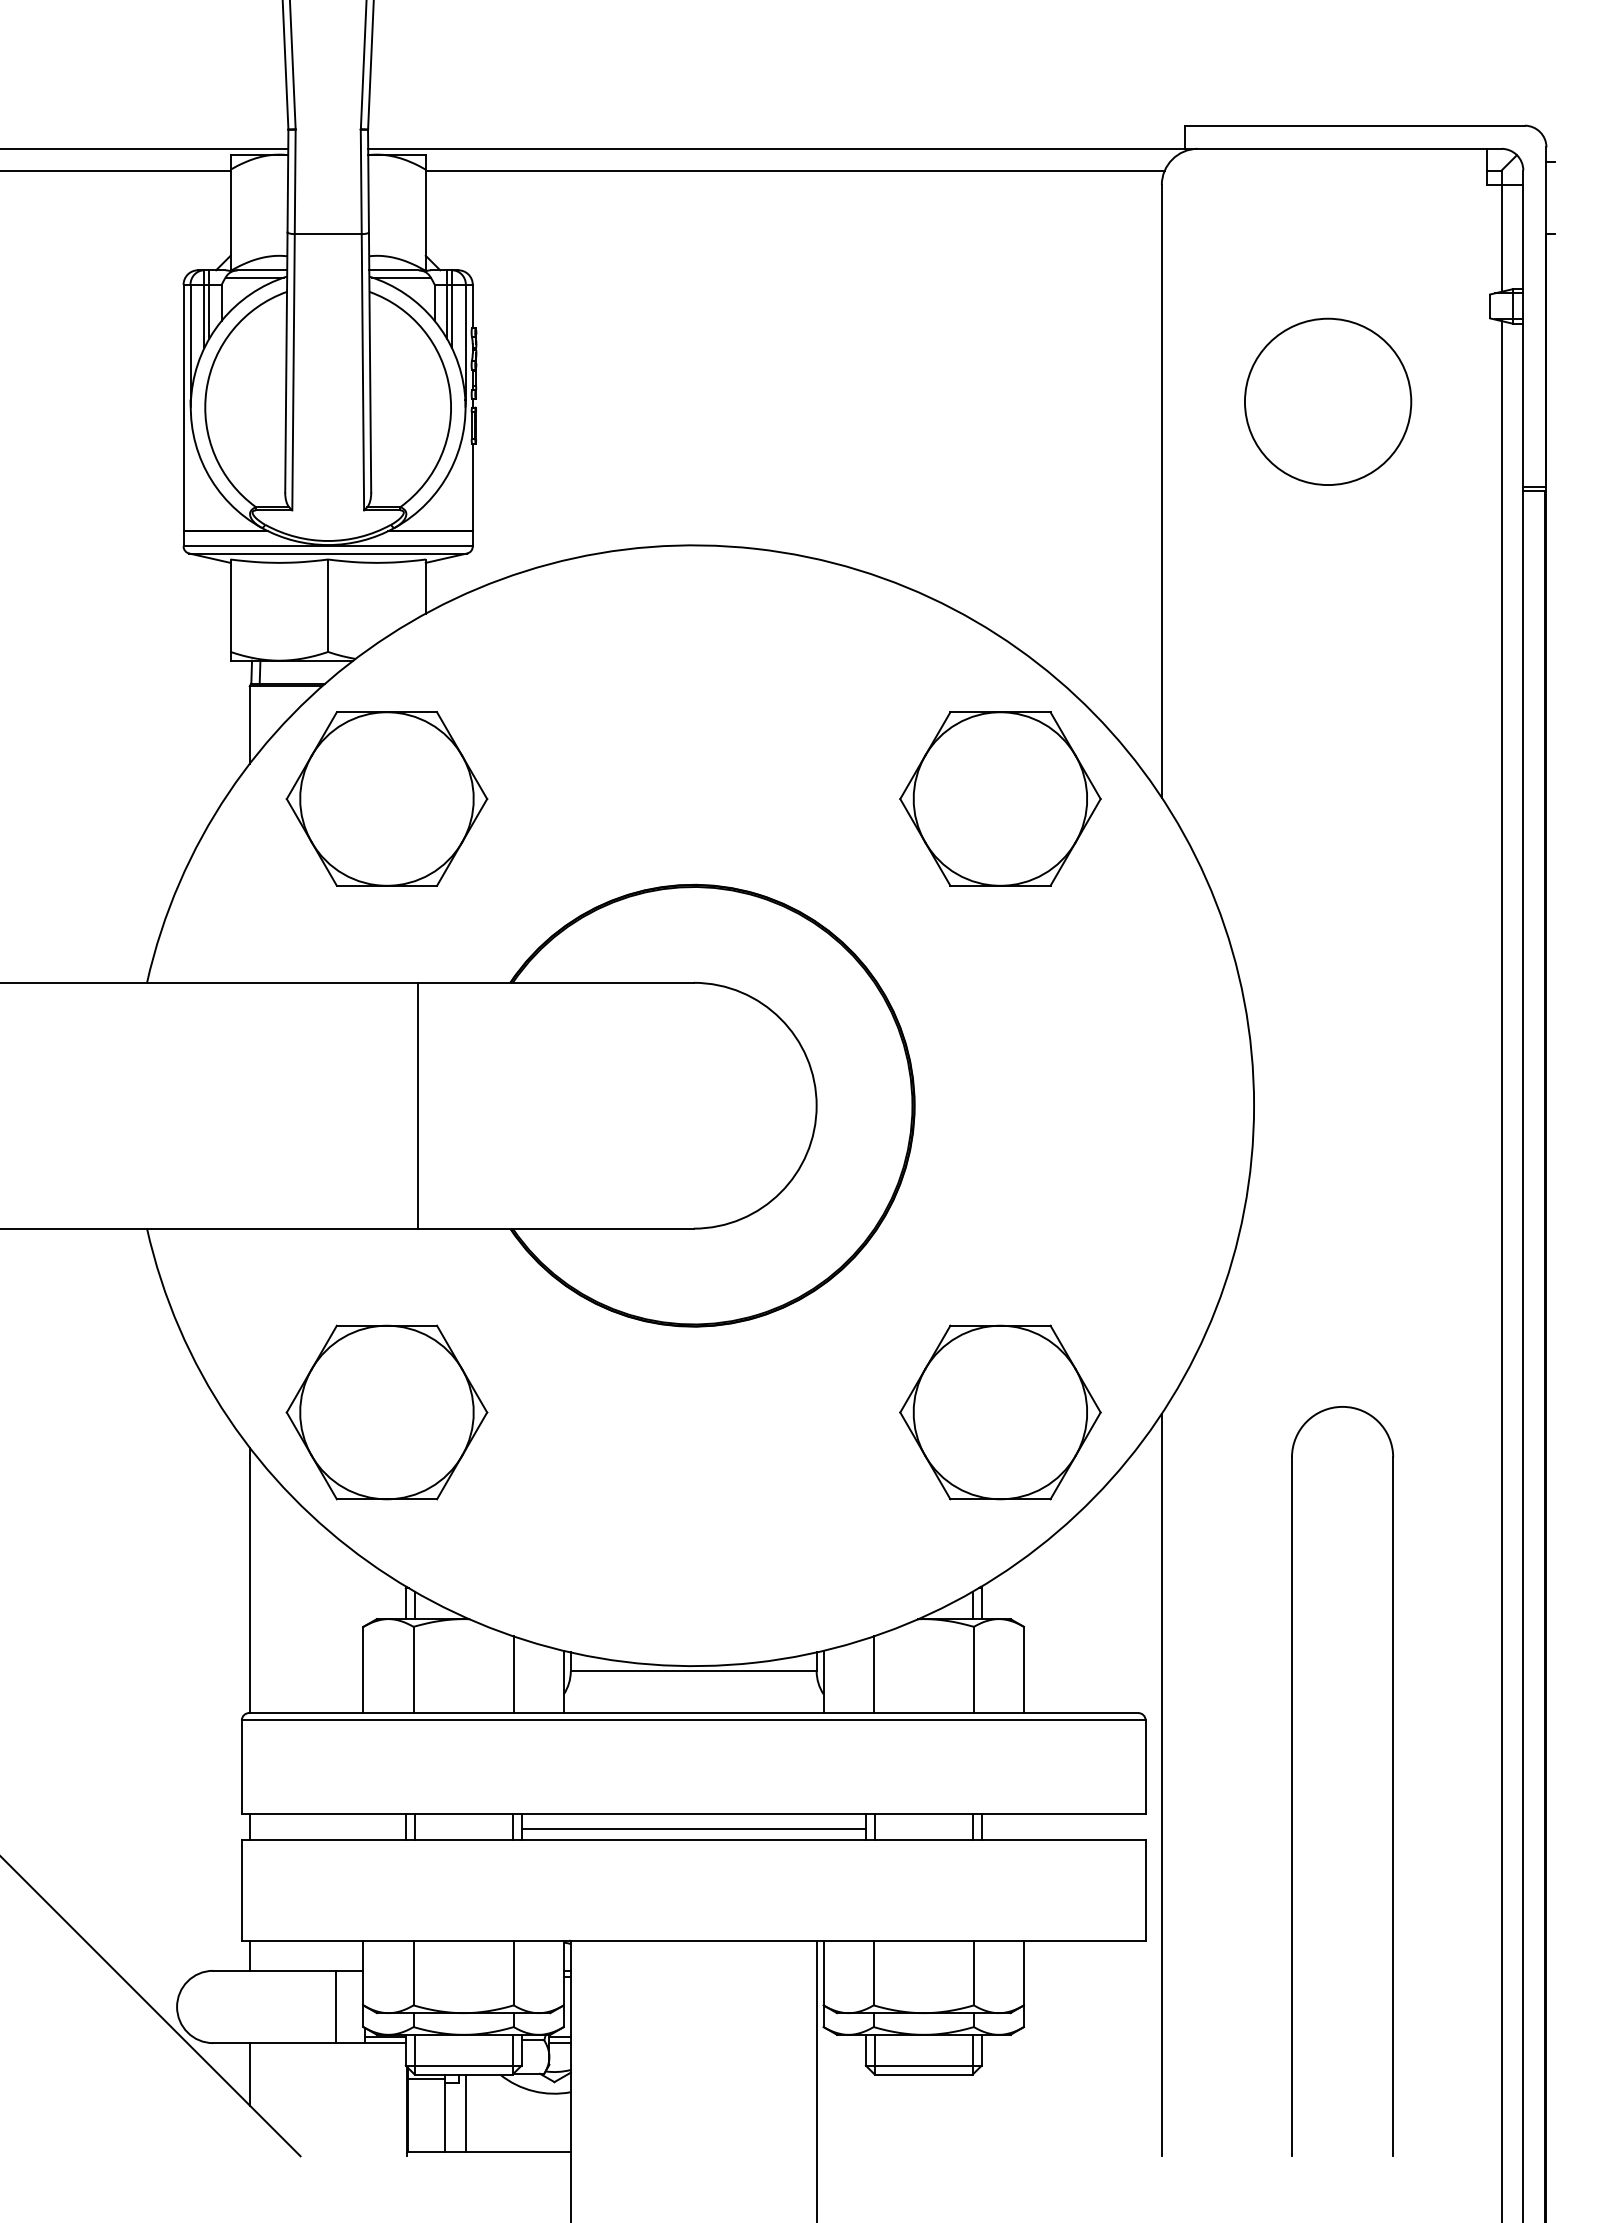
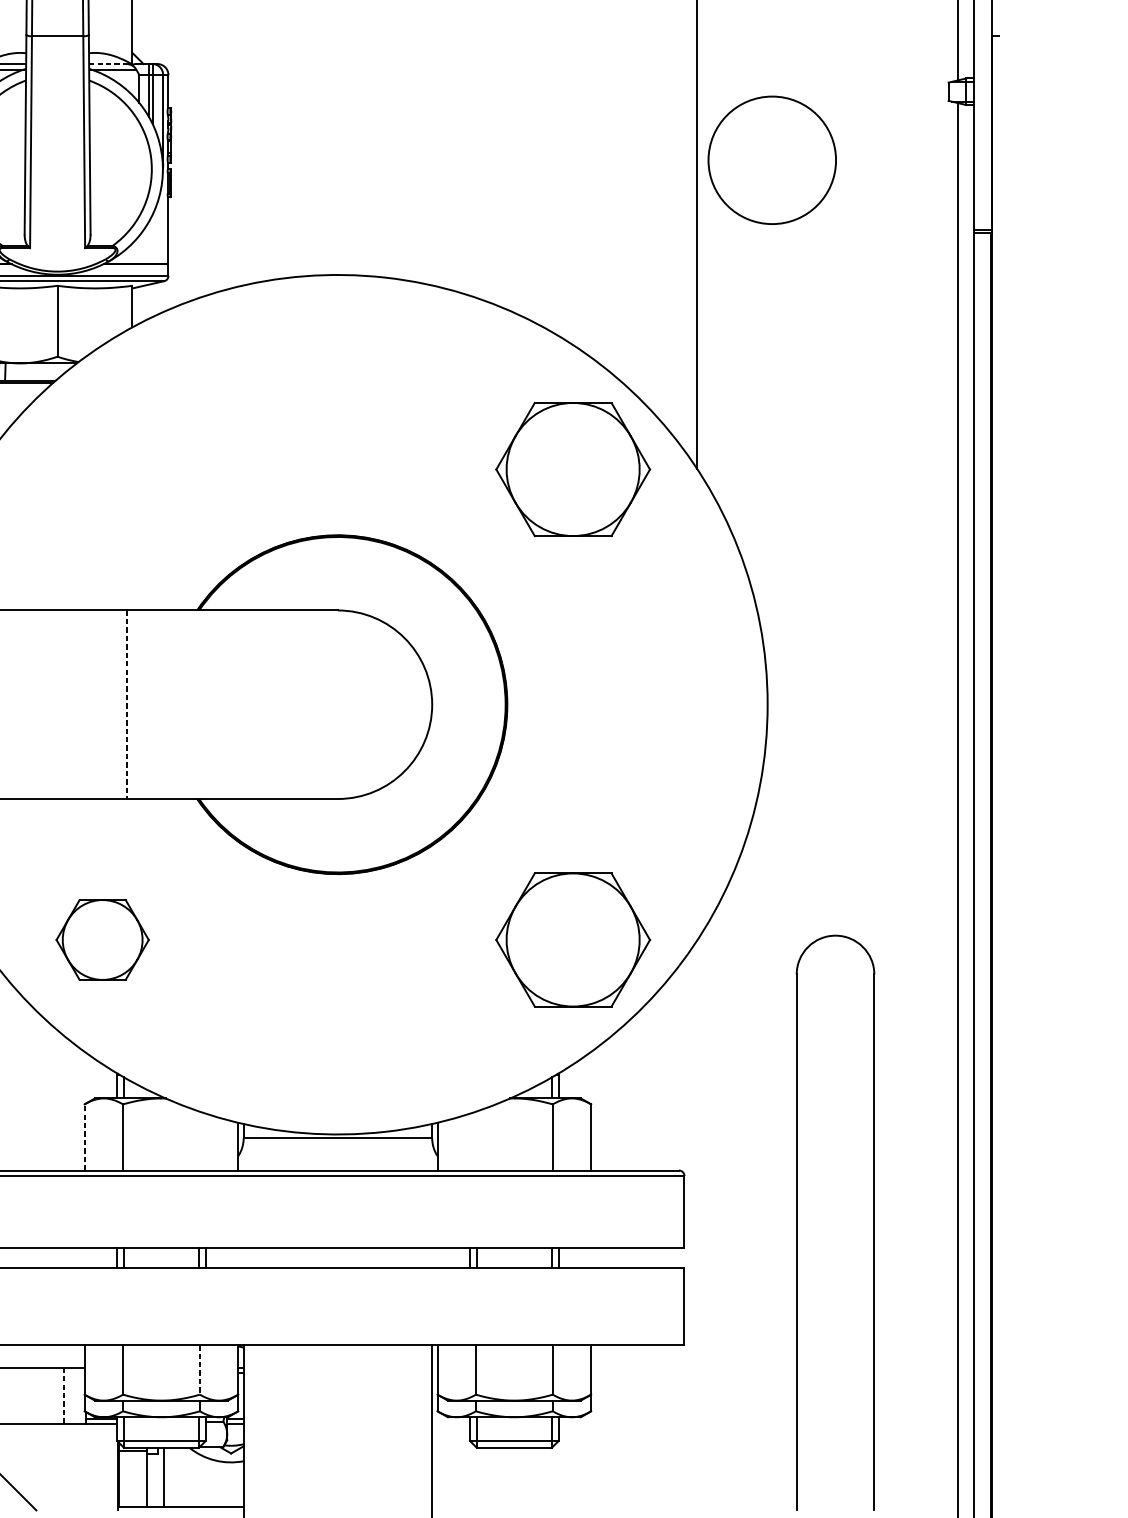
line: (393, 270) -> (107, 64), solid -> dashed
circle: (1328, 401) -> (772, 160), moved
part: (386, 798) -> (102, 469), removed
line: (418, 1105) -> (126, 704), solid -> dashed
part: (386, 1412) -> (102, 939), size x0.6
line: (363, 1669) -> (84, 1137), solid -> dashed
line: (513, 1674) -> (199, 1140), removed
line: (873, 1674) -> (475, 1140), removed
line: (1161, 1784) -> (696, 1225), removed
line: (693, 1828) -> (337, 1259), removed
line: (513, 1973) -> (199, 1370), solid -> dashed
line: (336, 2006) -> (63, 1395), solid -> dashed

